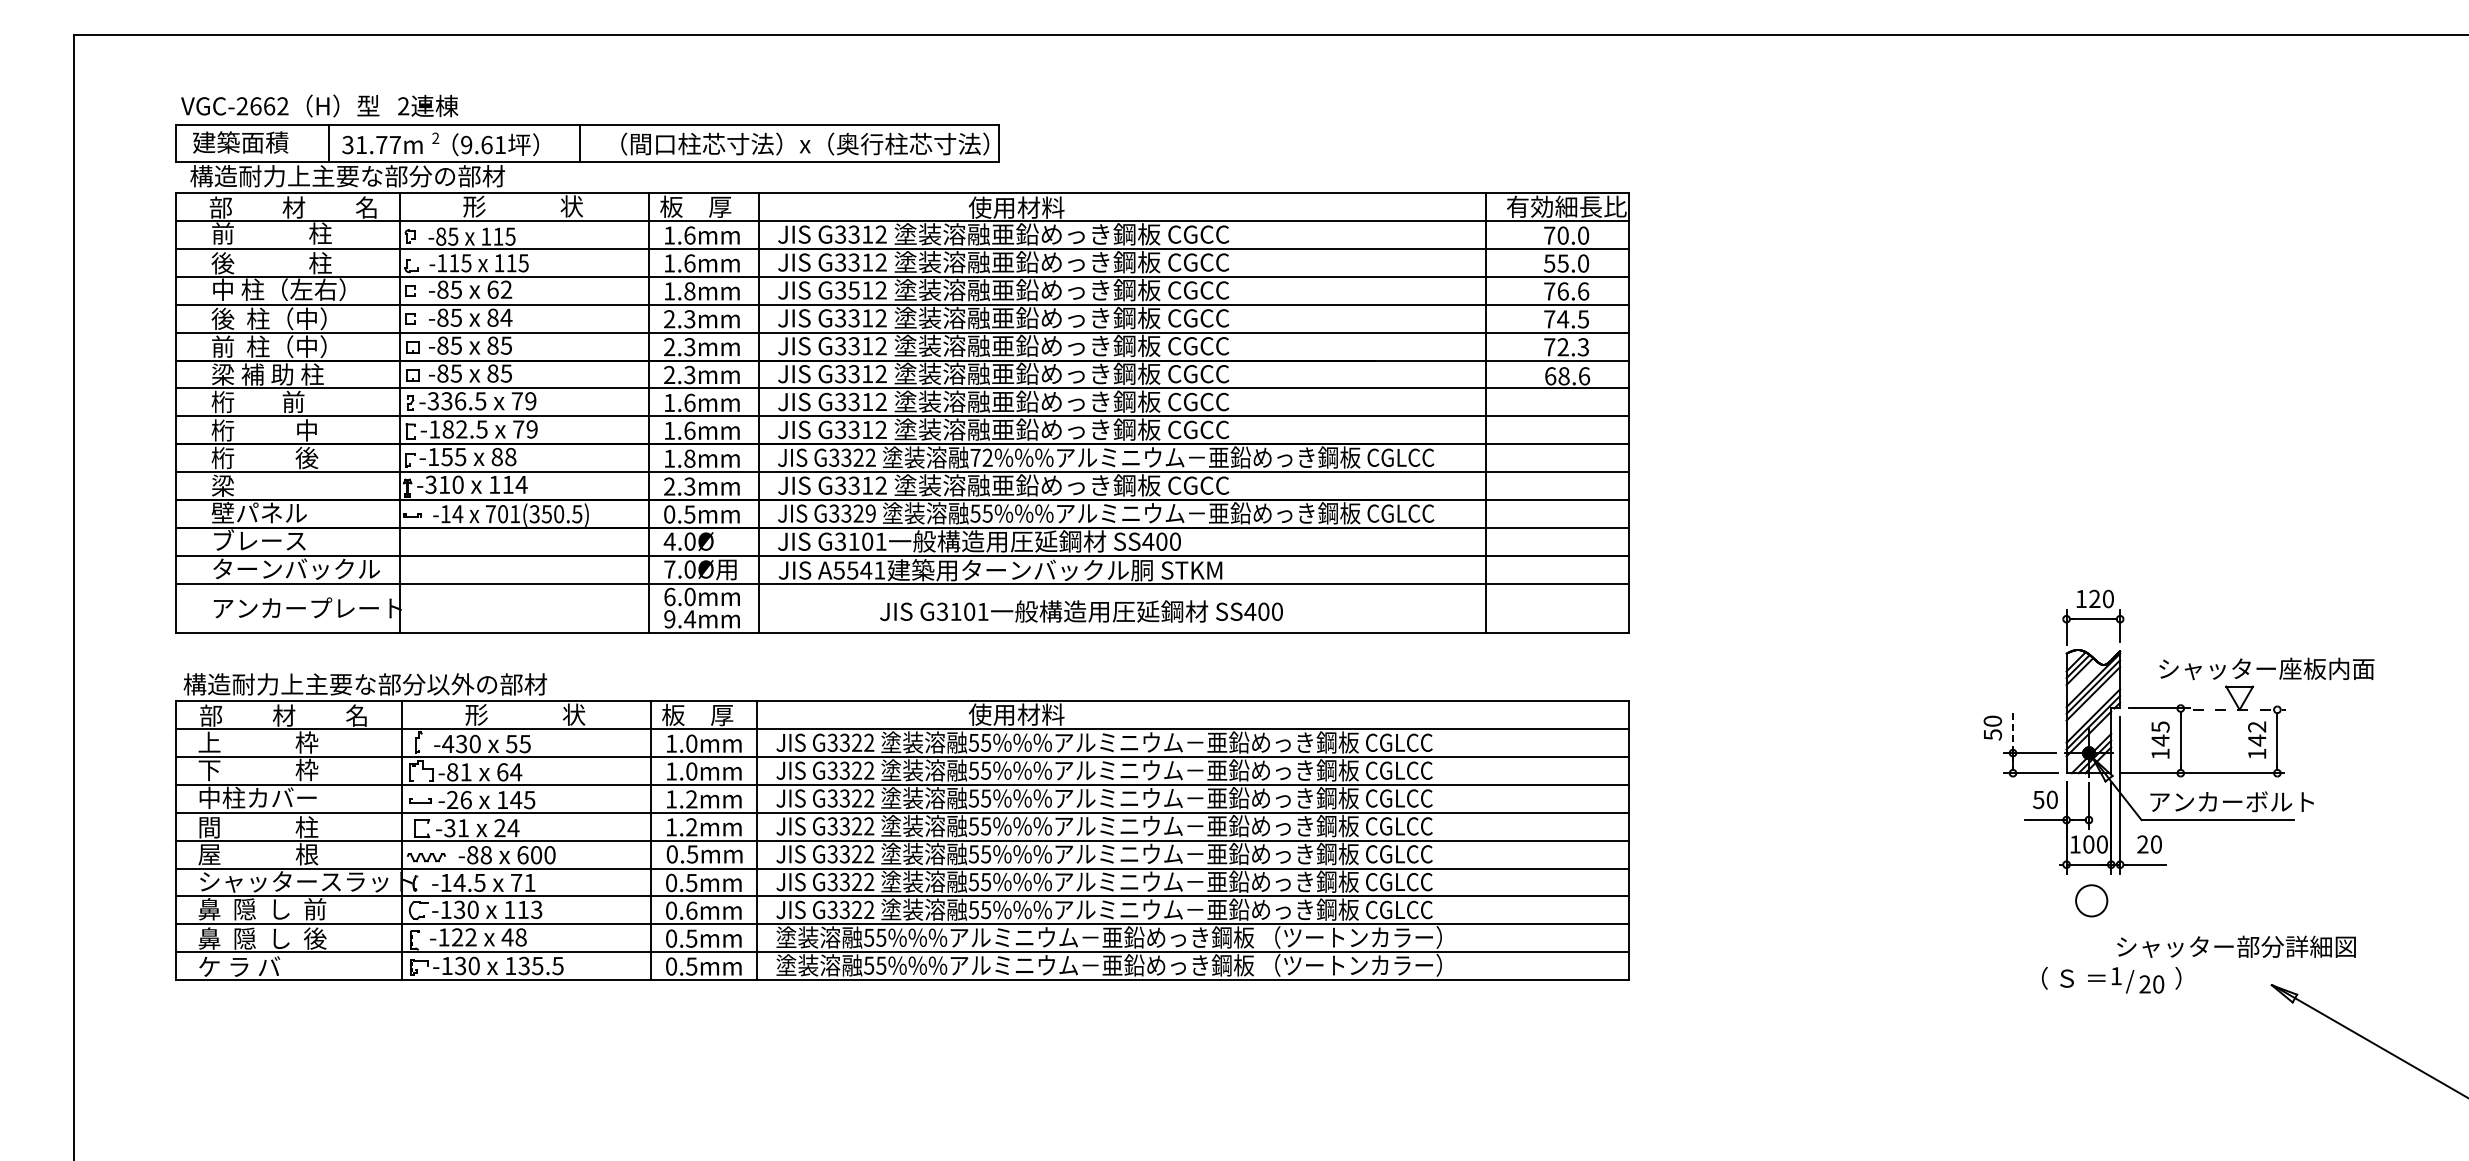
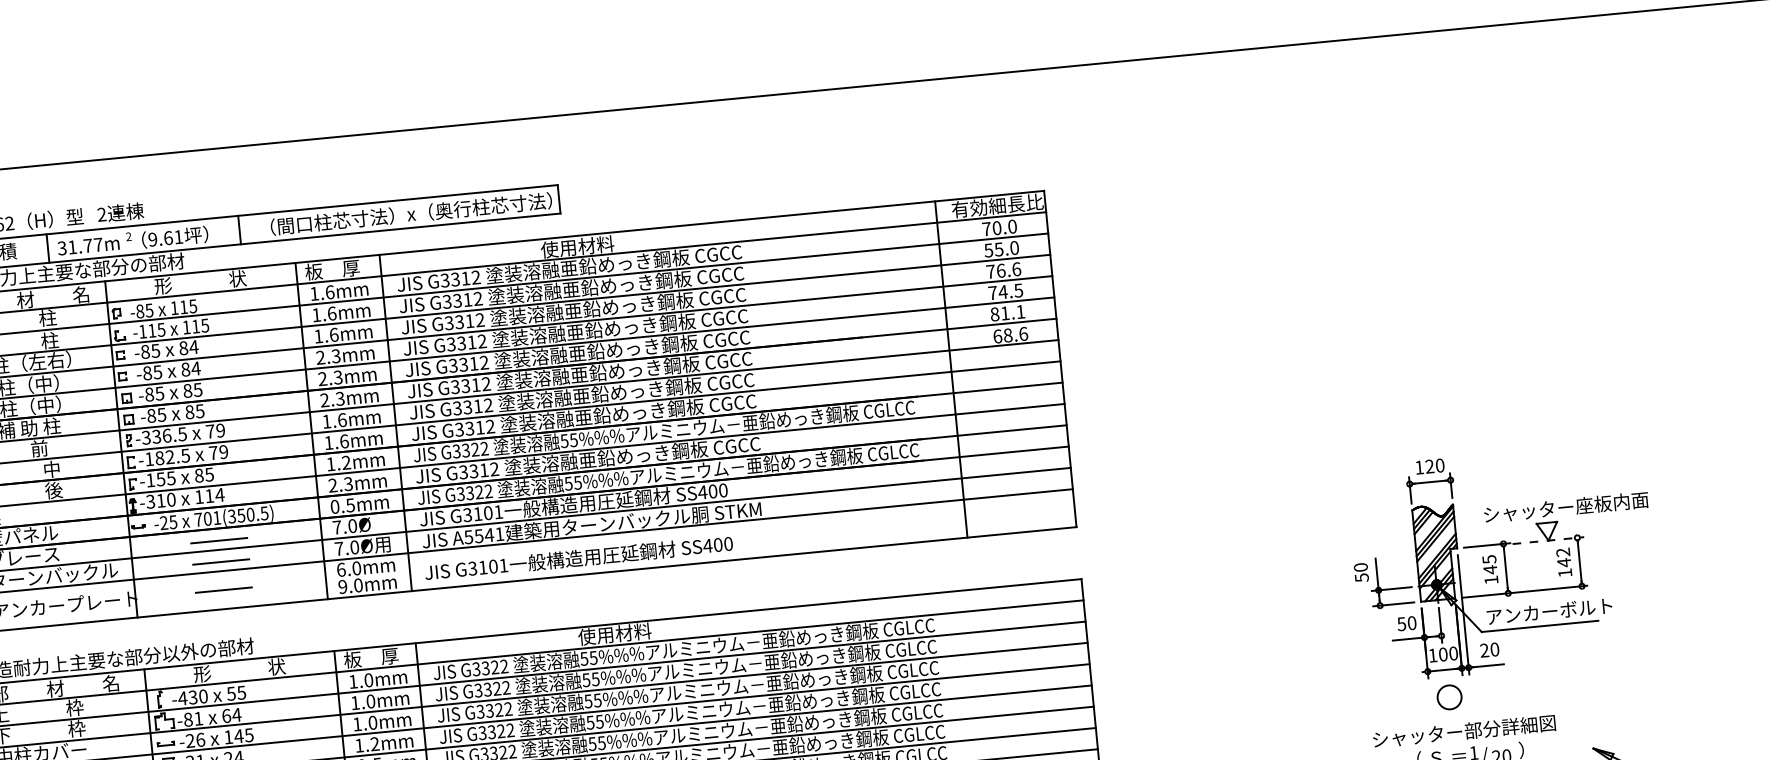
text: (499, 289) -> (188, 347), 62 -> 84
text: (854, 290) -> (459, 322), G3512 -> G3312
text: (689, 291) -> (333, 335), 1.8mm -> 1.6mm
text: (1566, 347) -> (1007, 313), 72.3 -> 81.1
text: (510, 457) -> (209, 475), 88 -> 85
text: (981, 457) -> (569, 440), 72%%% -> 55%%%
text: (689, 458) -> (346, 462), 1.8mm -> 1.2mm
text: (870, 513) -> (488, 491), G3329 -> G3322
text: (451, 514) -> (168, 522), -14 -> -25
text: (669, 541) -> (336, 527), 4.0Ø -> 7.0Ø
line: (514, 543) -> (218, 540), added
line: (514, 571) -> (220, 561), added
line: (514, 608) -> (223, 590), added
text: (1081, 611) -> (578, 558), moved
text: (690, 619) -> (358, 585), 9.4mm -> 9.0mm
line: (2013, 732) -> (1377, 574), dashed -> solid
text: (691, 799) -> (372, 722), 1.2mm -> 1.0mm
text: (2236, 946) -> (1464, 731), moved

